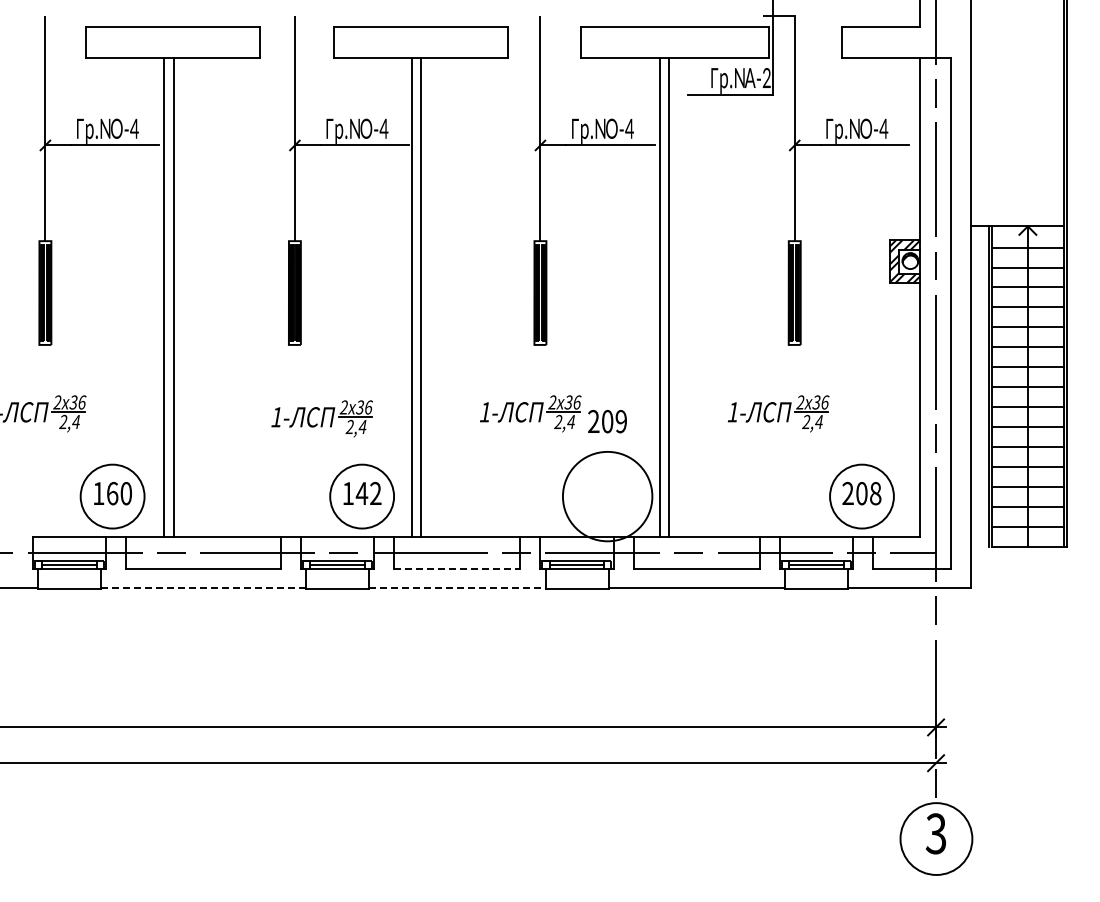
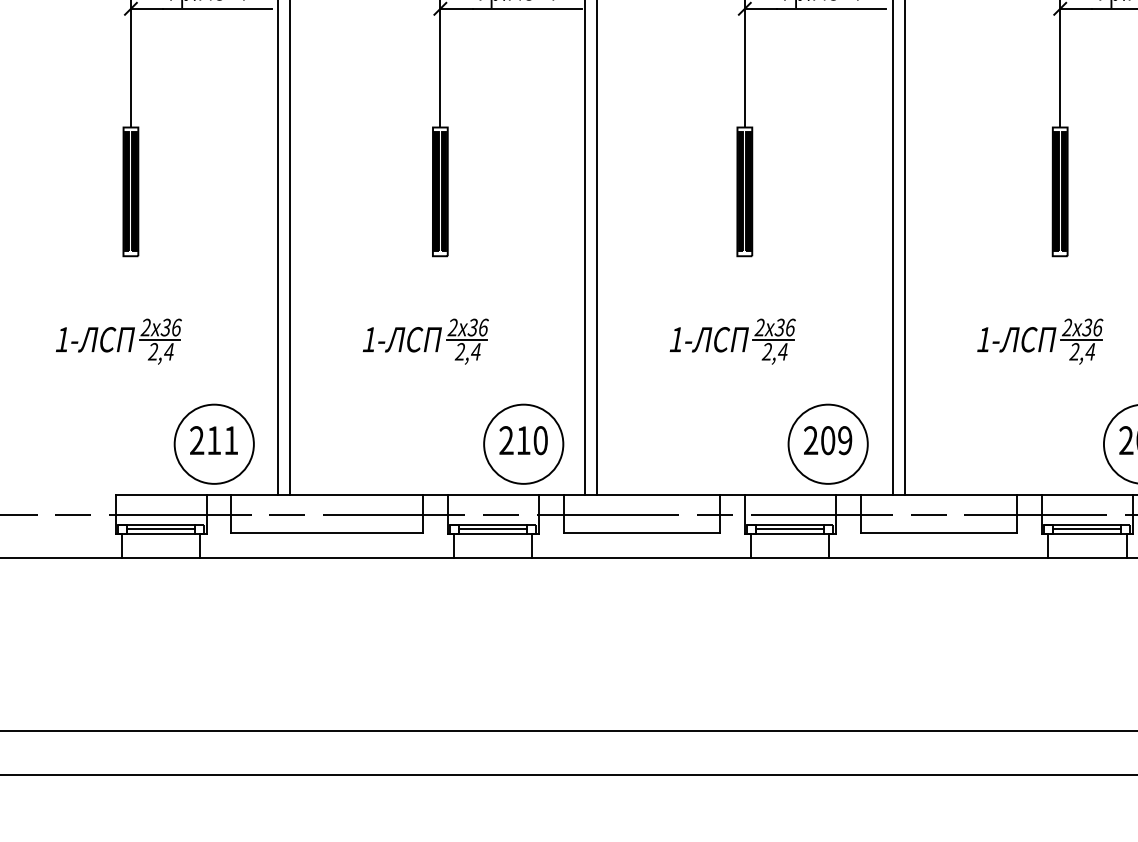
part: (321, 418) -> (424, 341), moved
text: (607, 421) -> (827, 440), moved
text: (112, 493) -> (214, 440), 160 -> 211
text: (361, 493) -> (522, 440), 142 -> 210
circle: (607, 496) -> (827, 444), size x0.71
line: (457, 568) -> (641, 533), dashed -> solid
line: (204, 588) -> (328, 558), dashed -> solid
line: (457, 588) -> (641, 558), dashed -> solid

